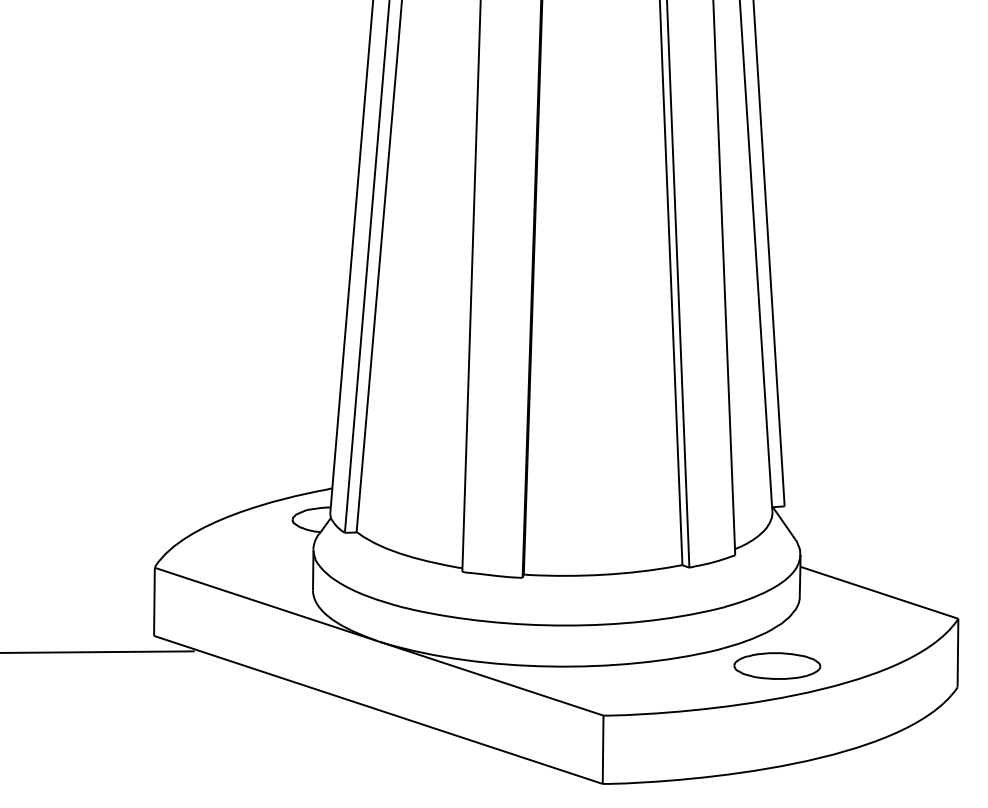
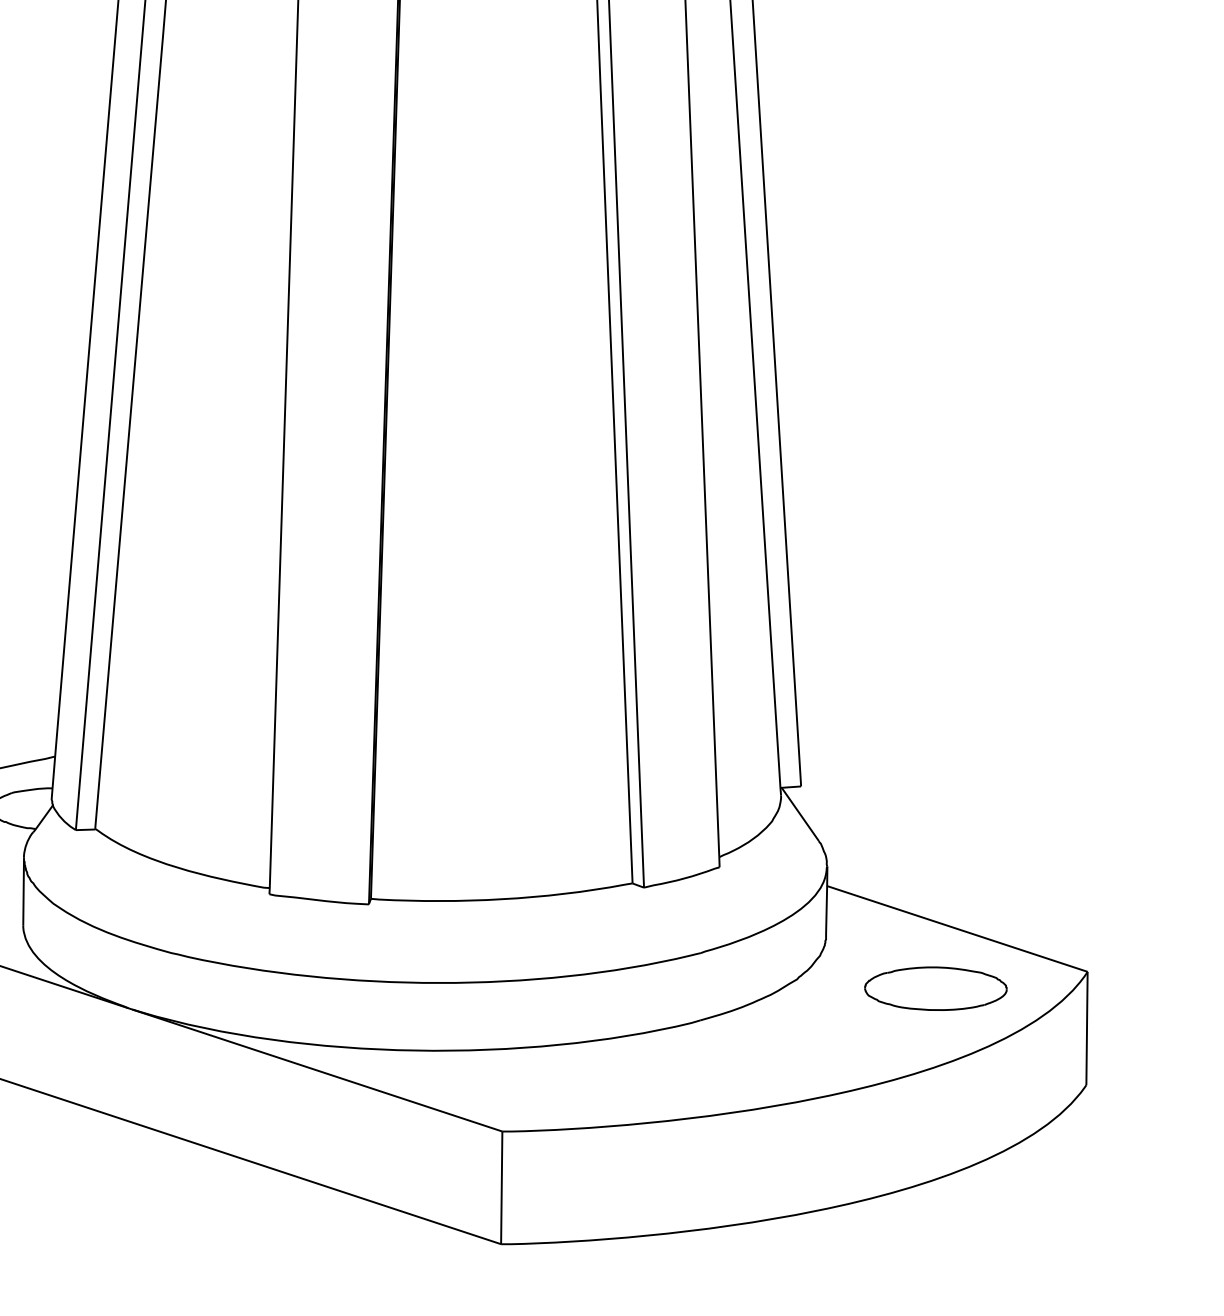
part: (777, 665) -> (936, 987), moved

